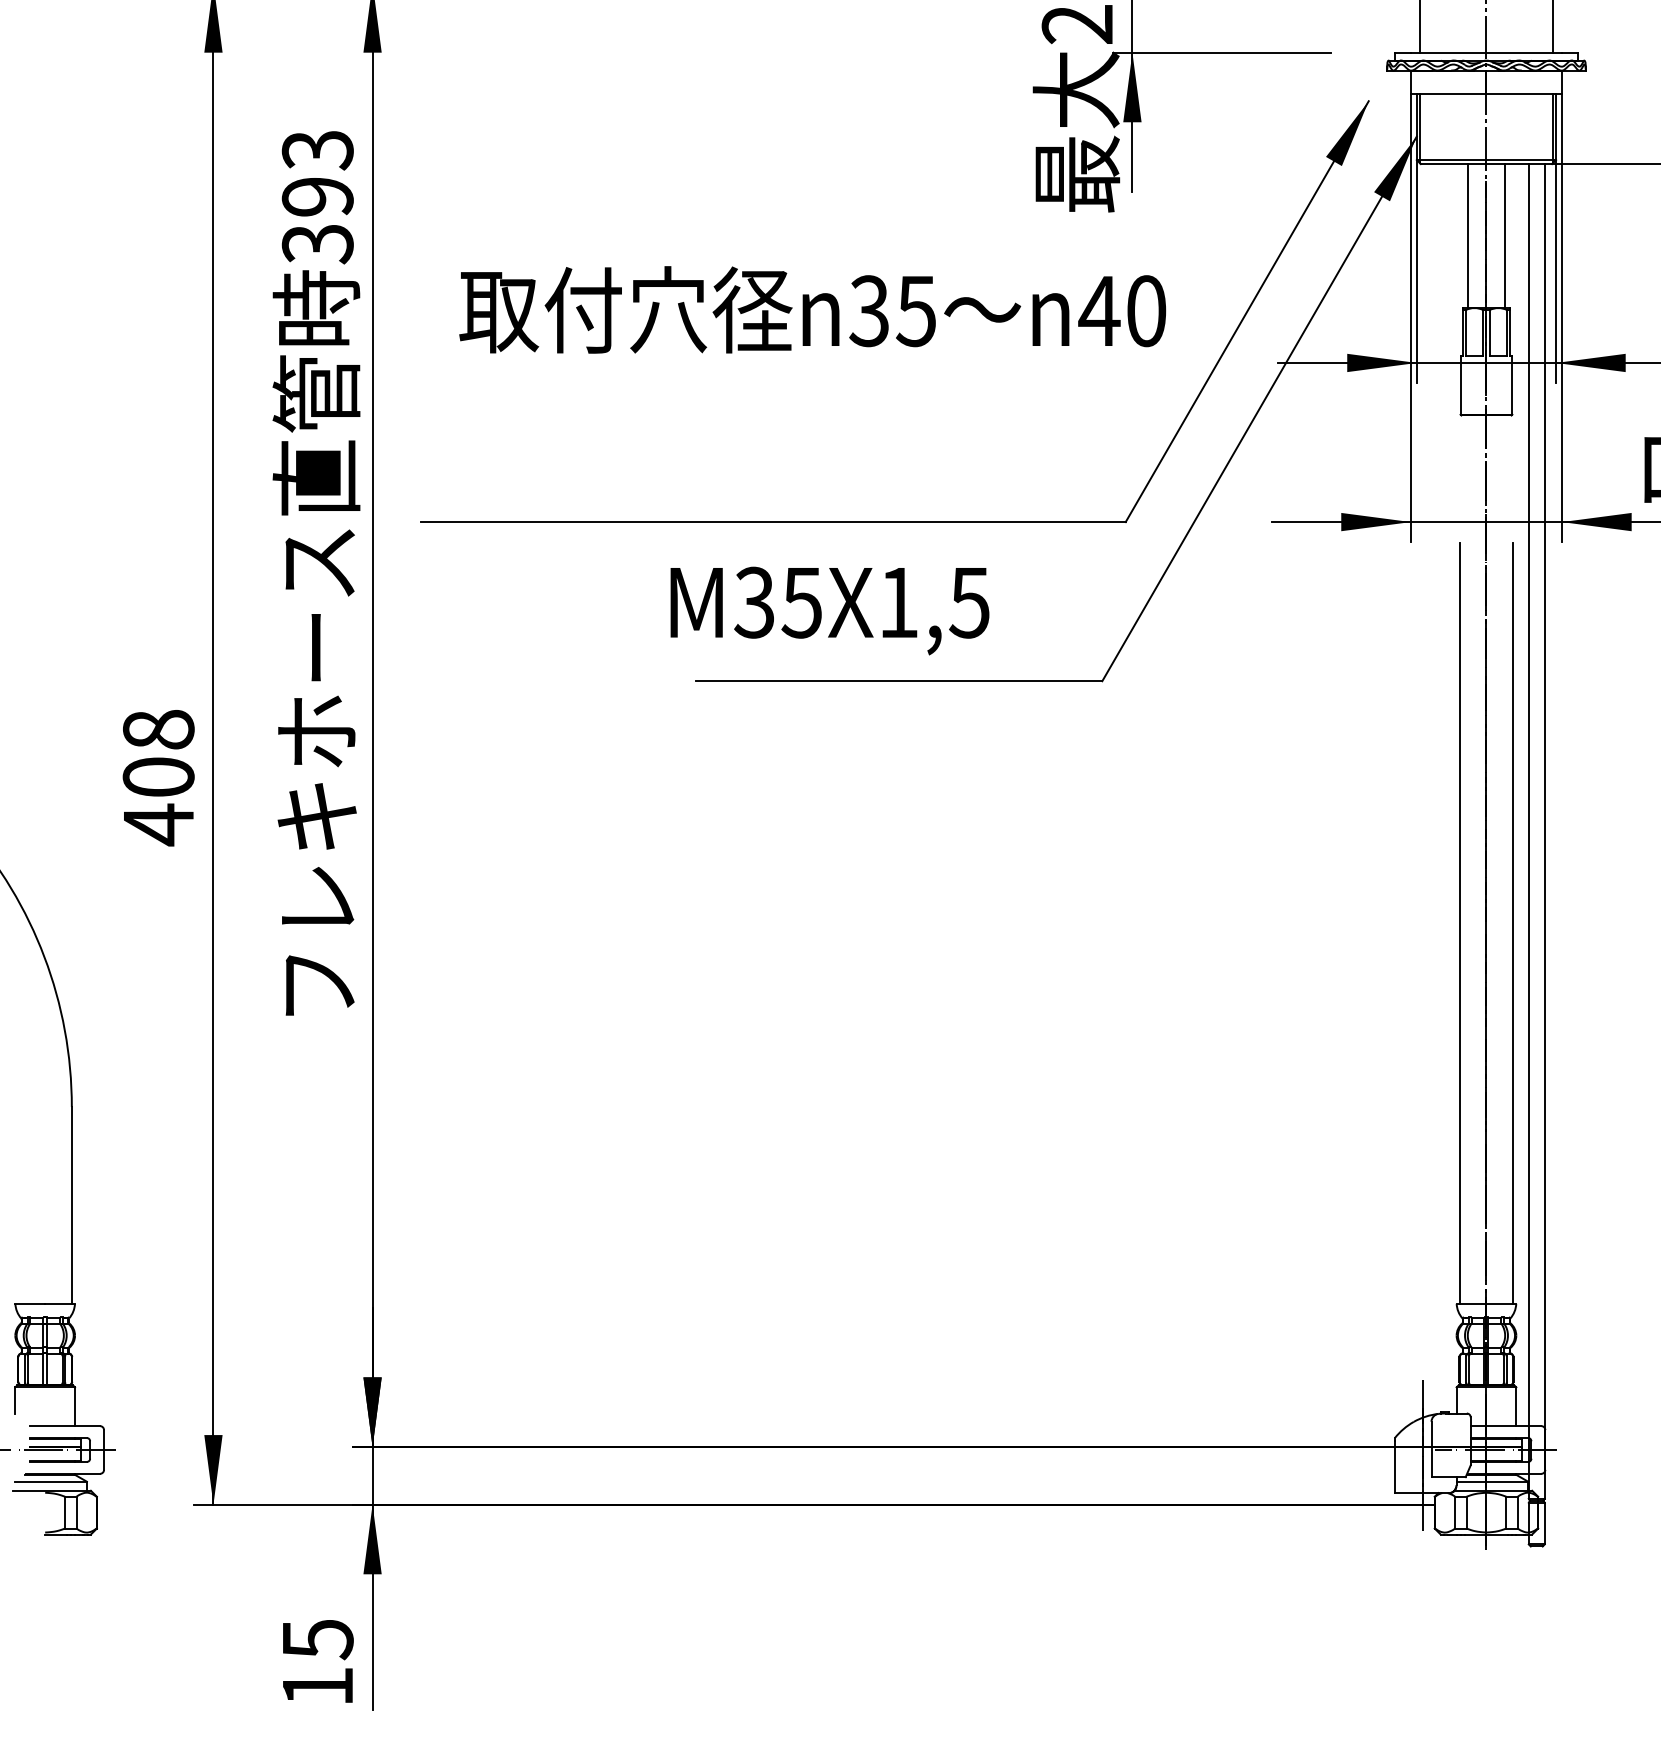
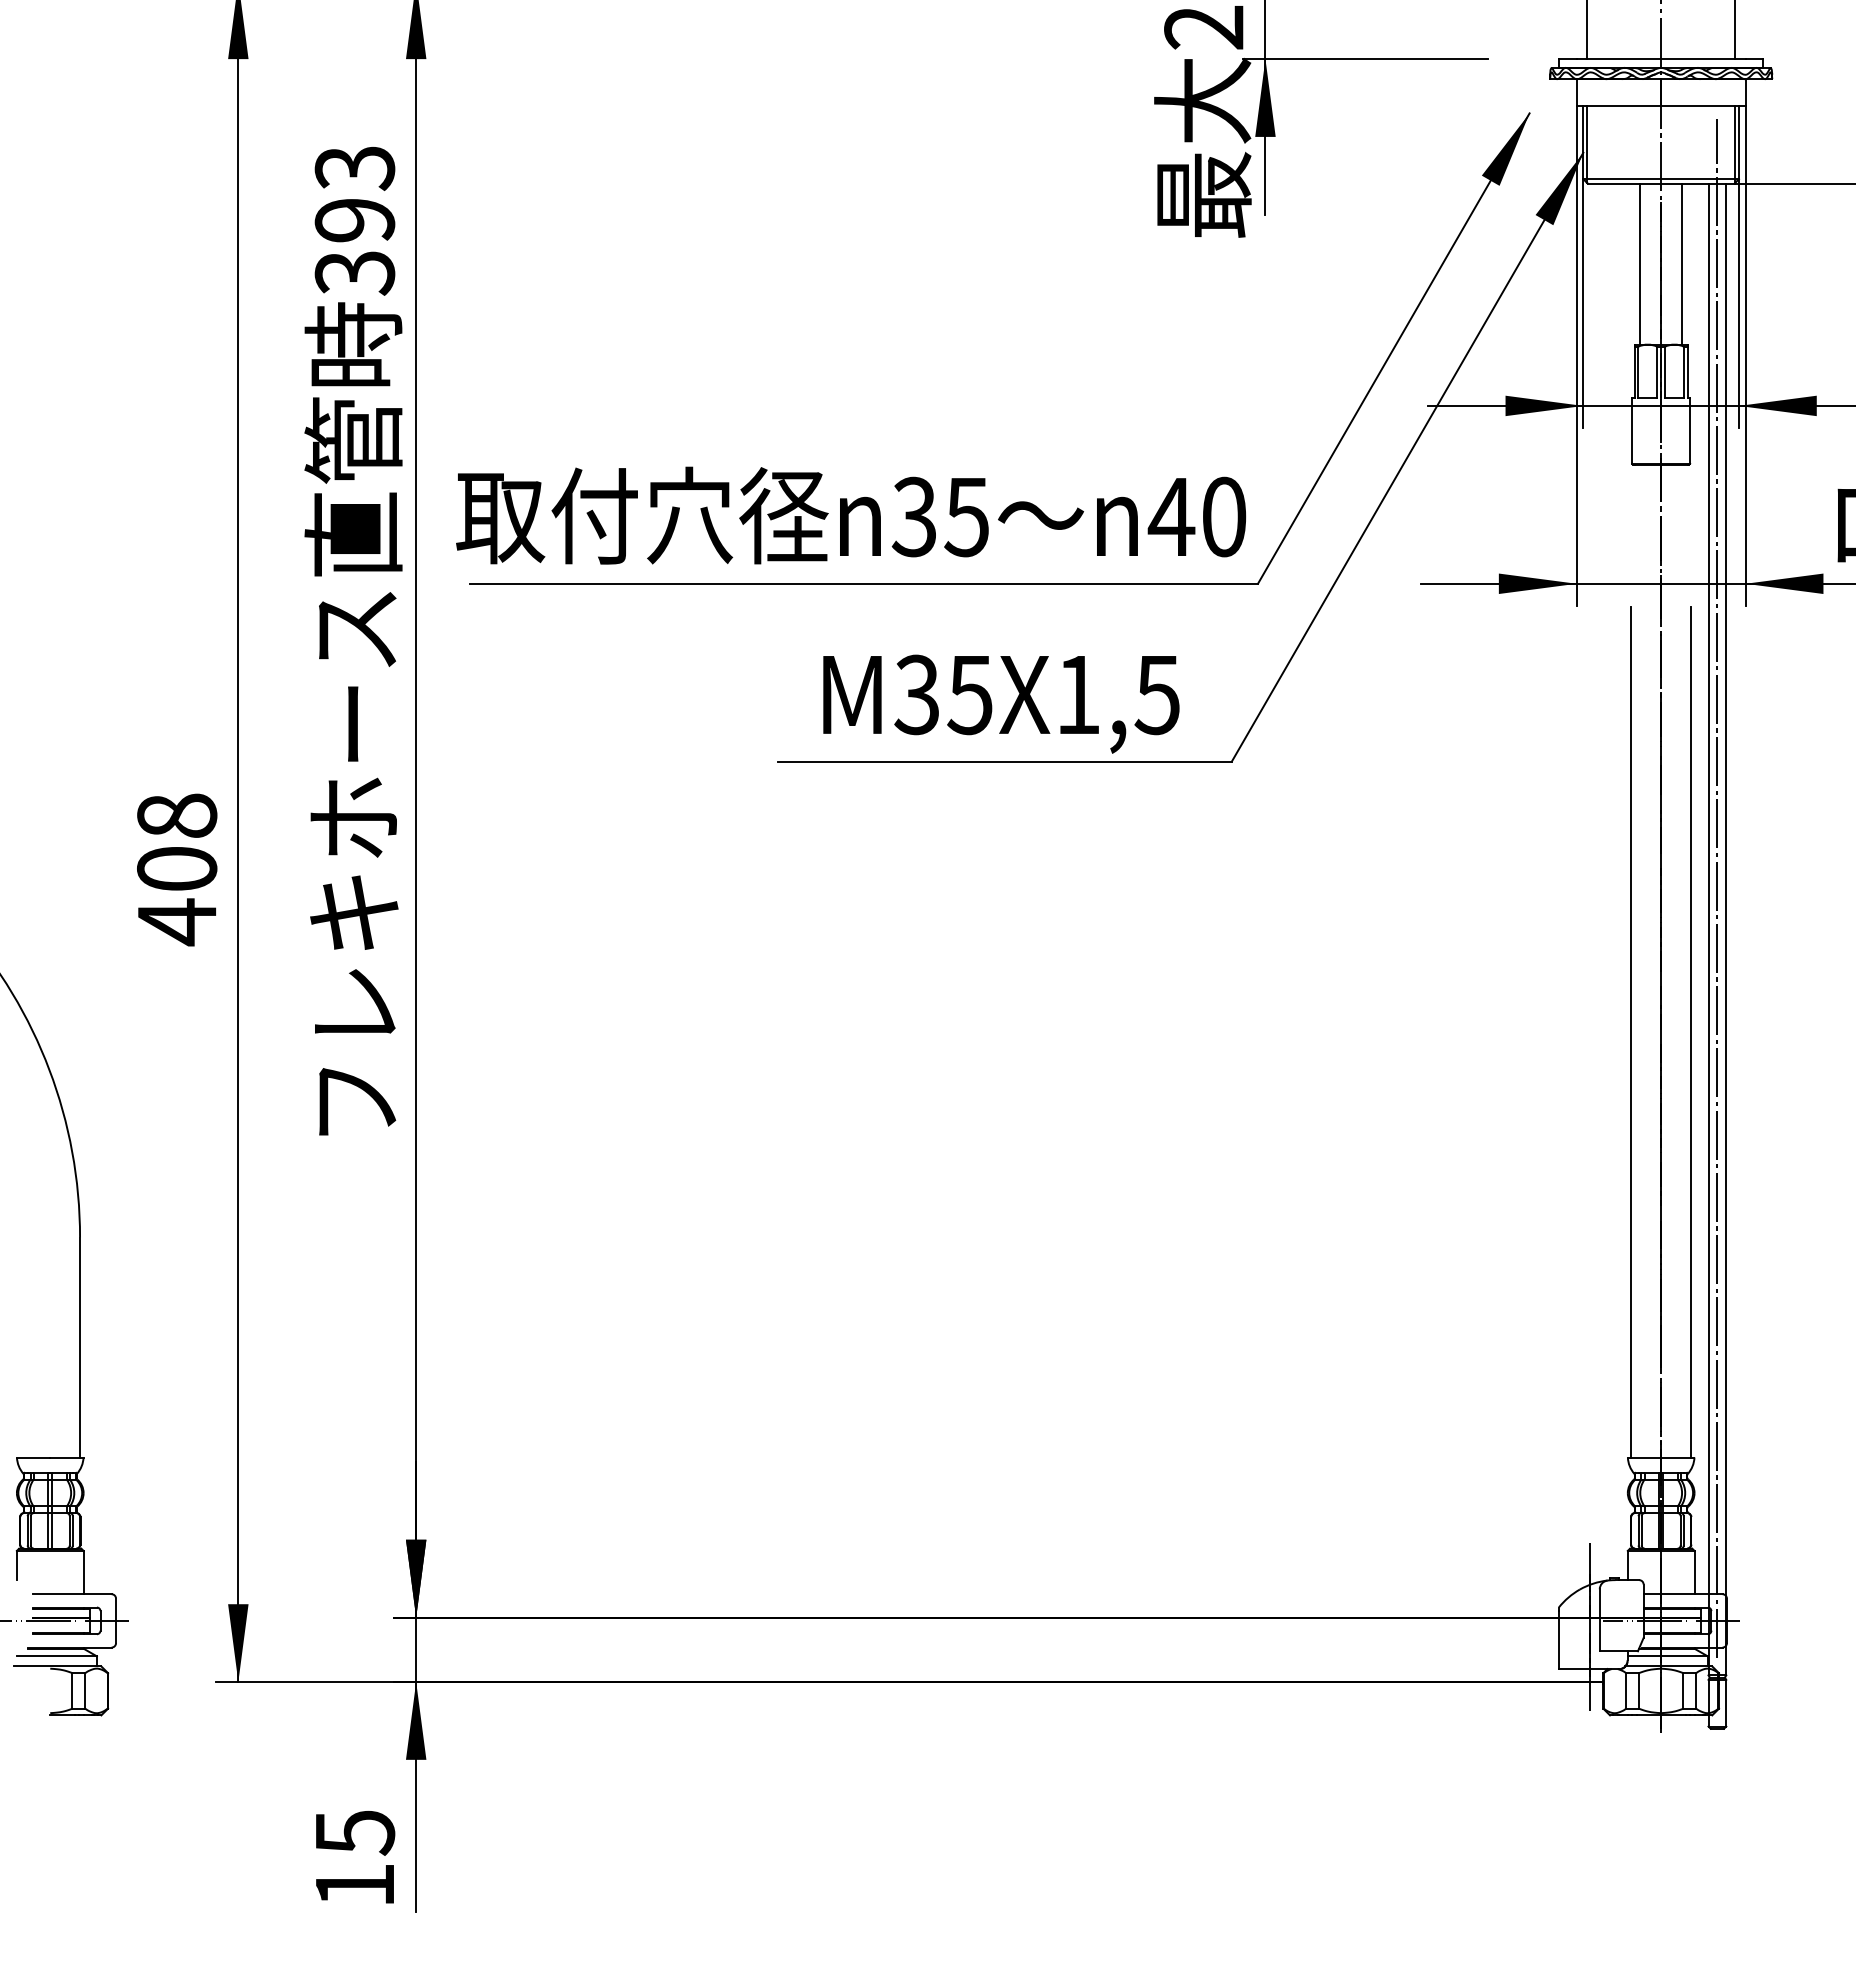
text: (813, 309) -> (851, 515), moved
text: (830, 610) -> (1001, 703), moved
line: (1536, 793) -> (1717, 887), added

